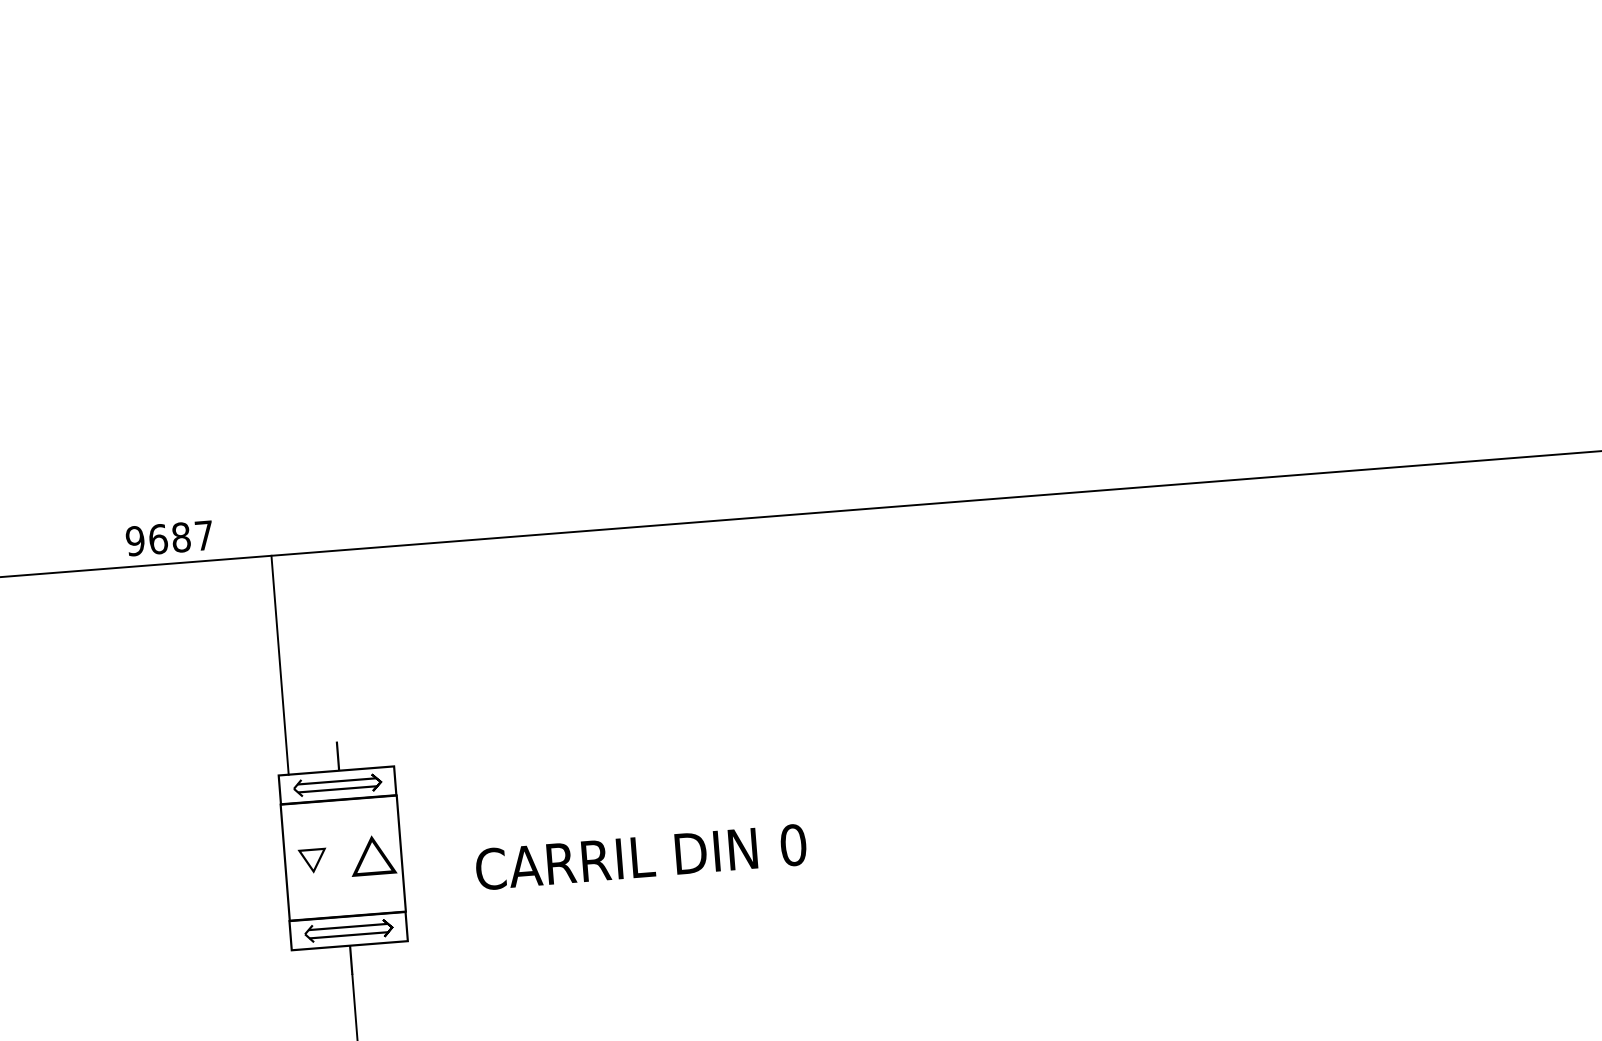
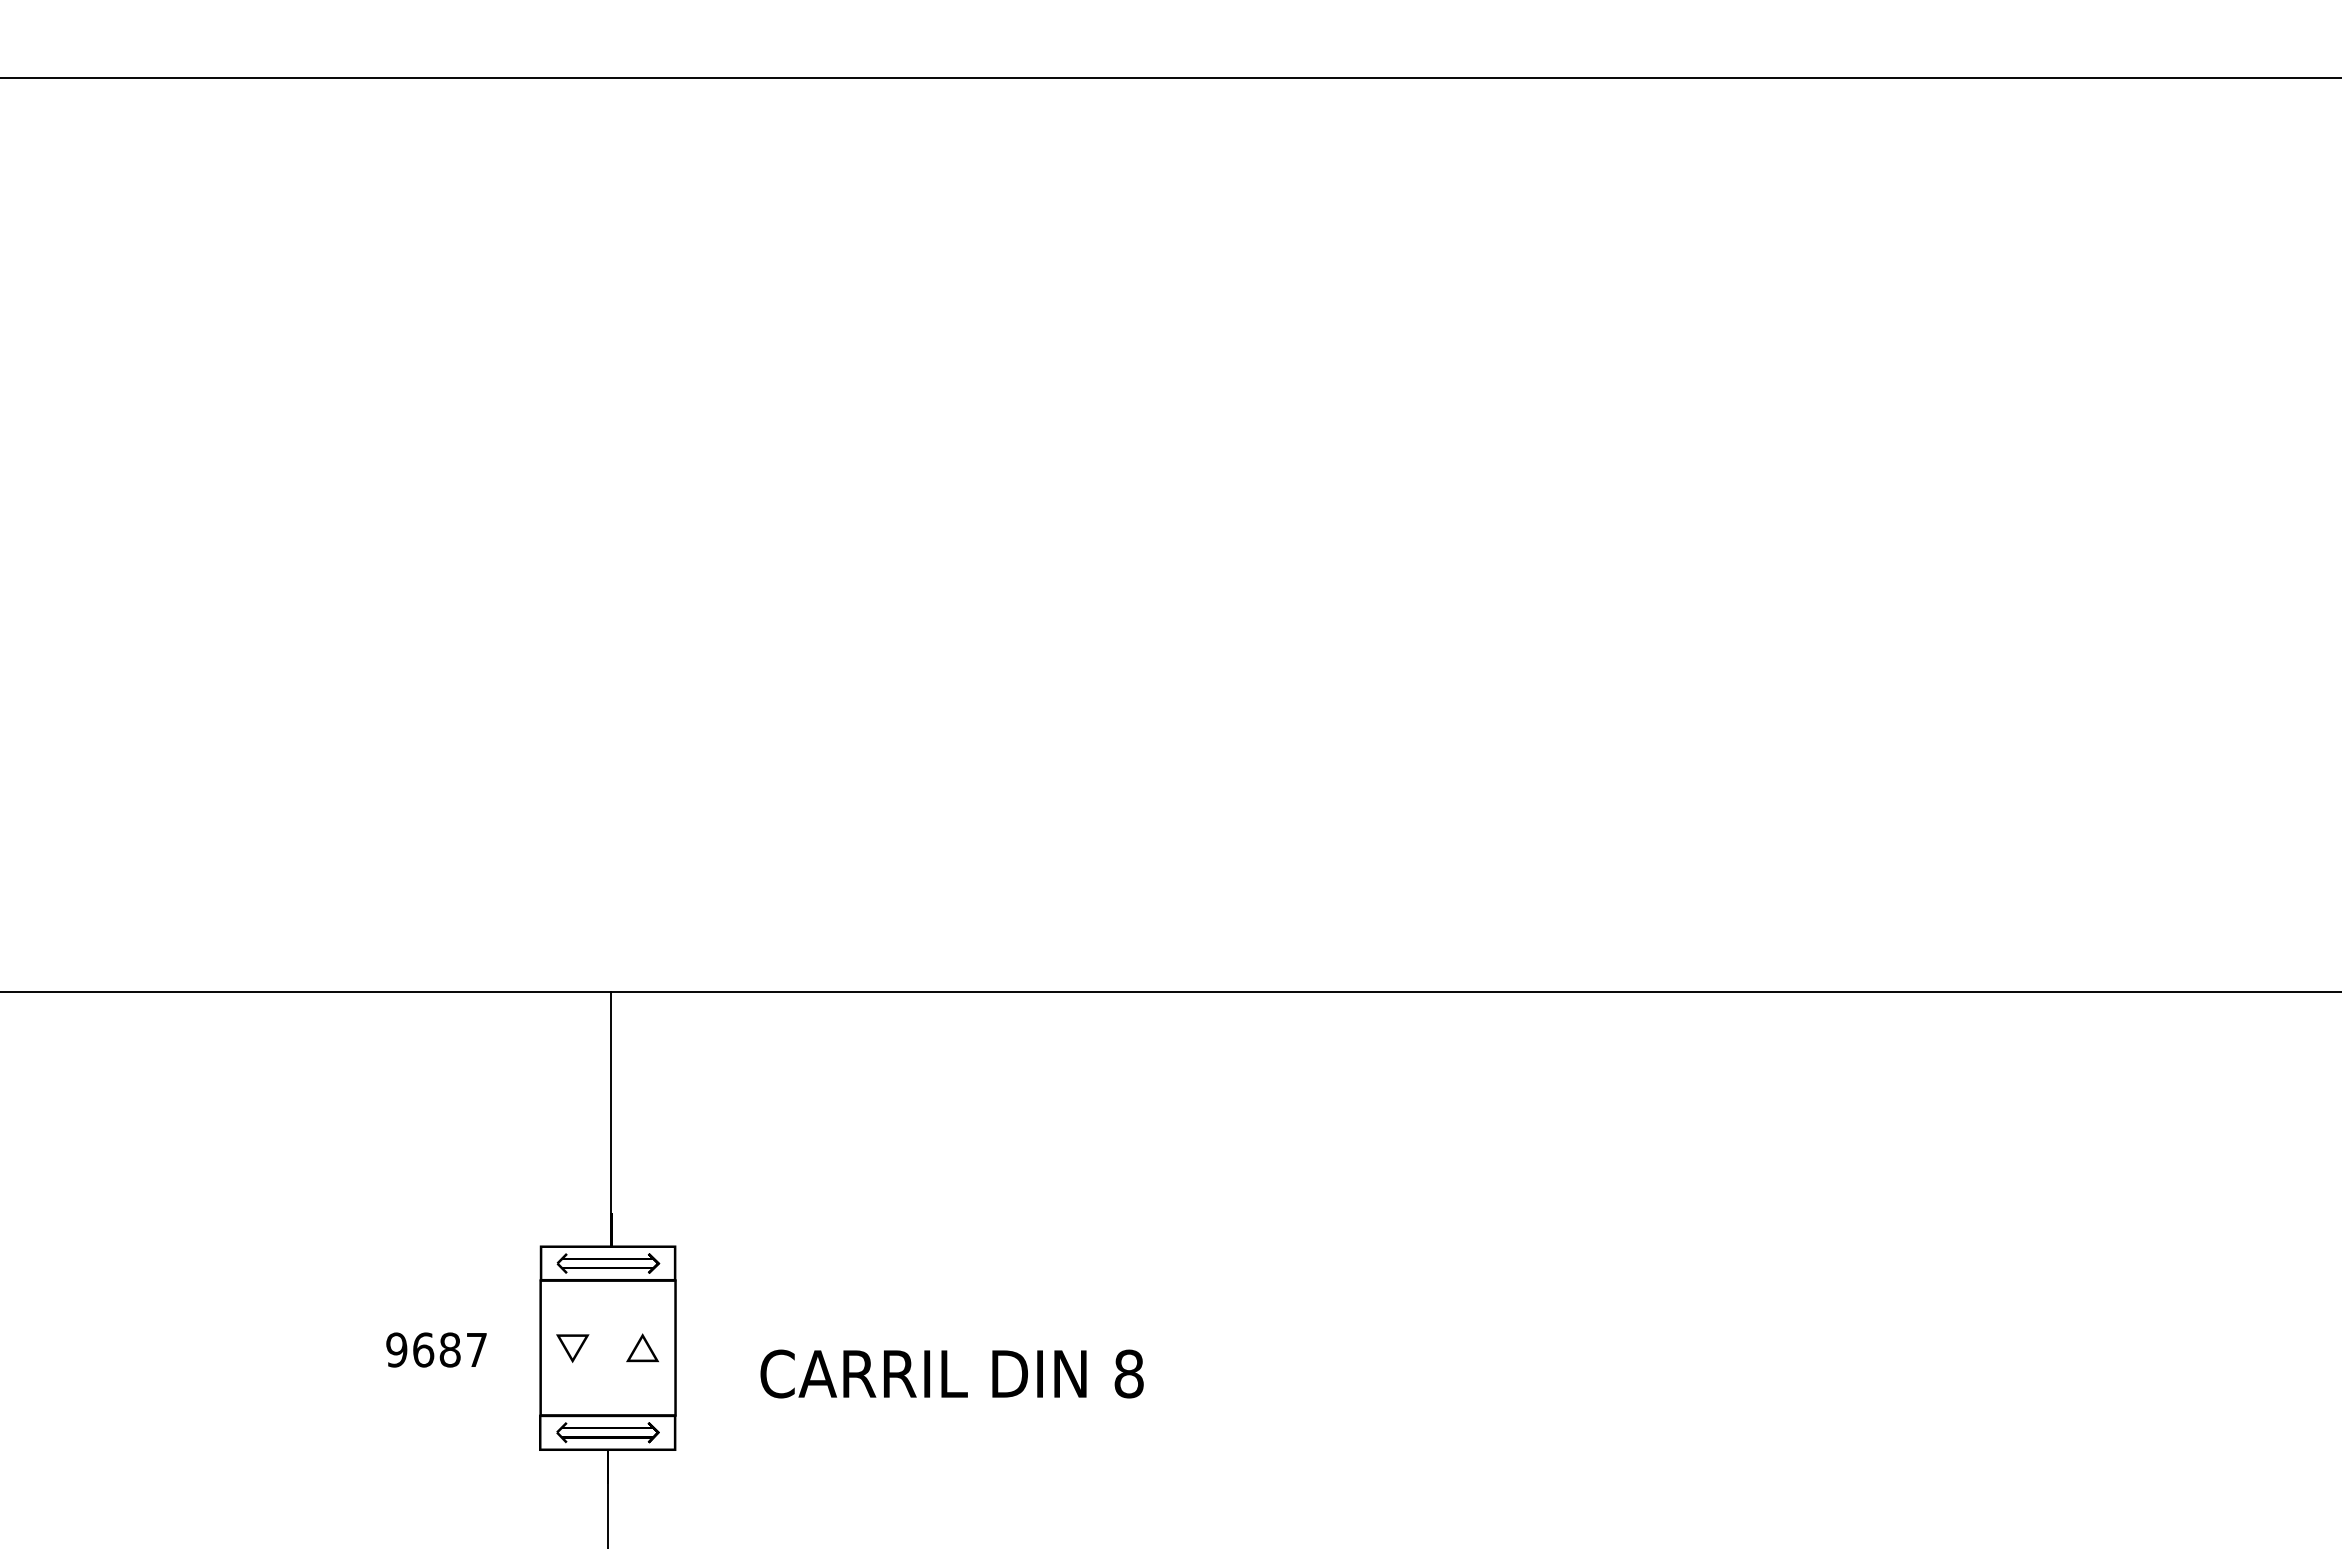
text: (169, 537) -> (436, 1349), moved
line: (279, 665) -> (610, 1119), moved
text: (792, 844) -> (1128, 1373), 0 -> 8
part: (372, 855) -> (642, 1347), size x0.62

